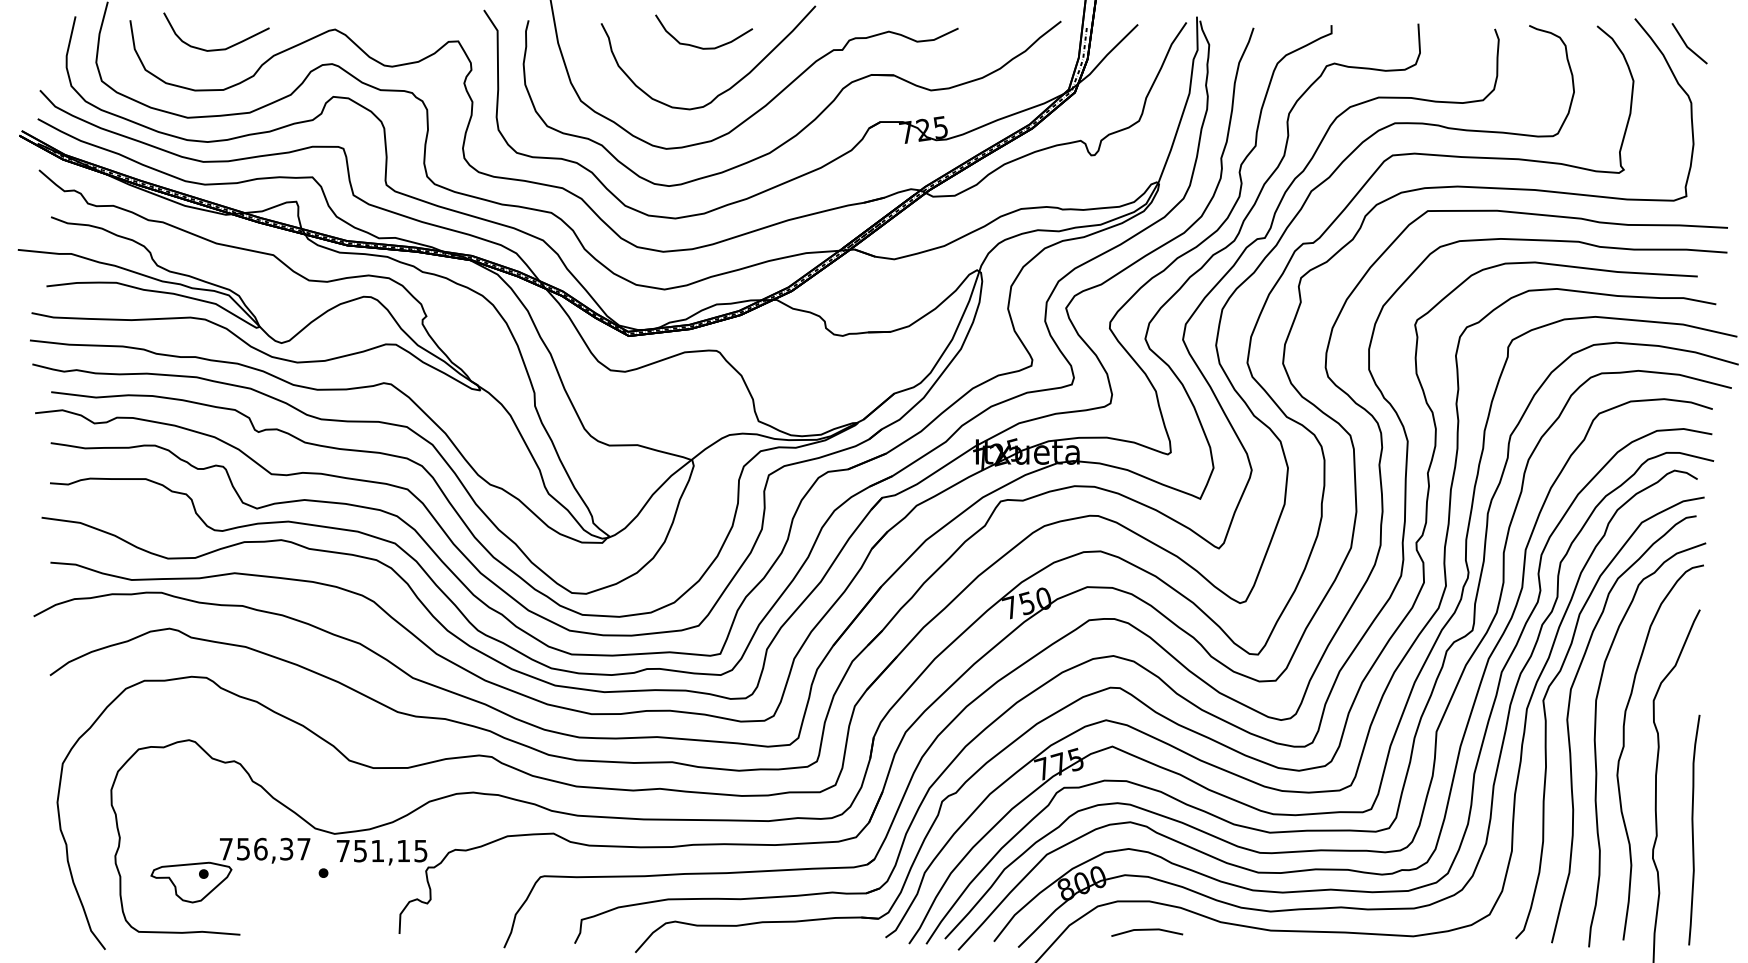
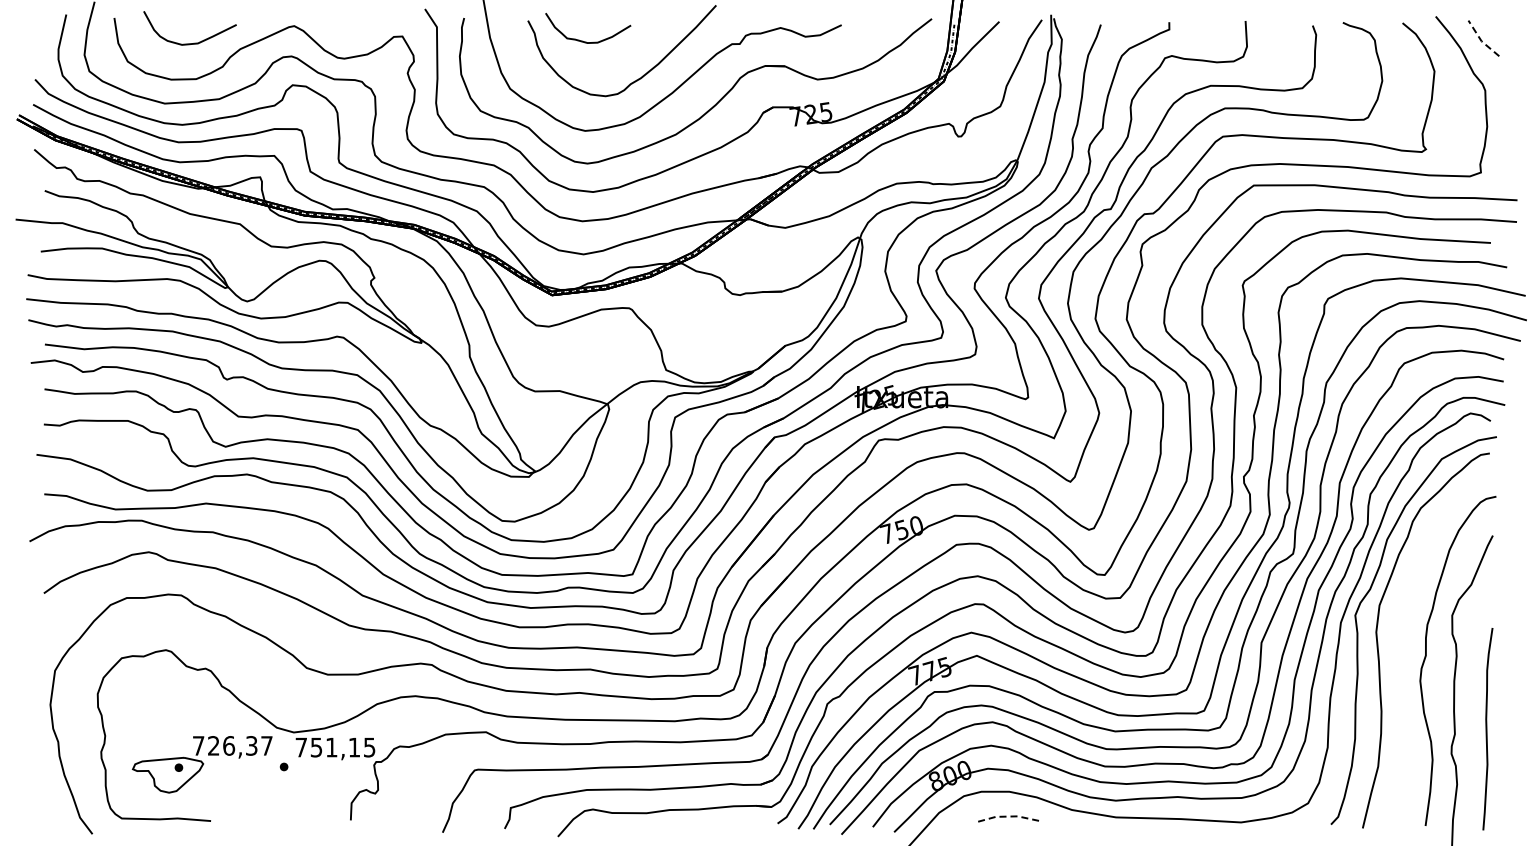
curve: (702, 47) -> (586, 41), moved
line: (1687, 47) -> (1481, 41), solid -> dashed
curve: (1595, 745) -> (1401, 654), removed
text: (243, 848) -> (213, 745), 756,37 -> 726,37
line: (1146, 929) -> (1006, 816), solid -> dashed

